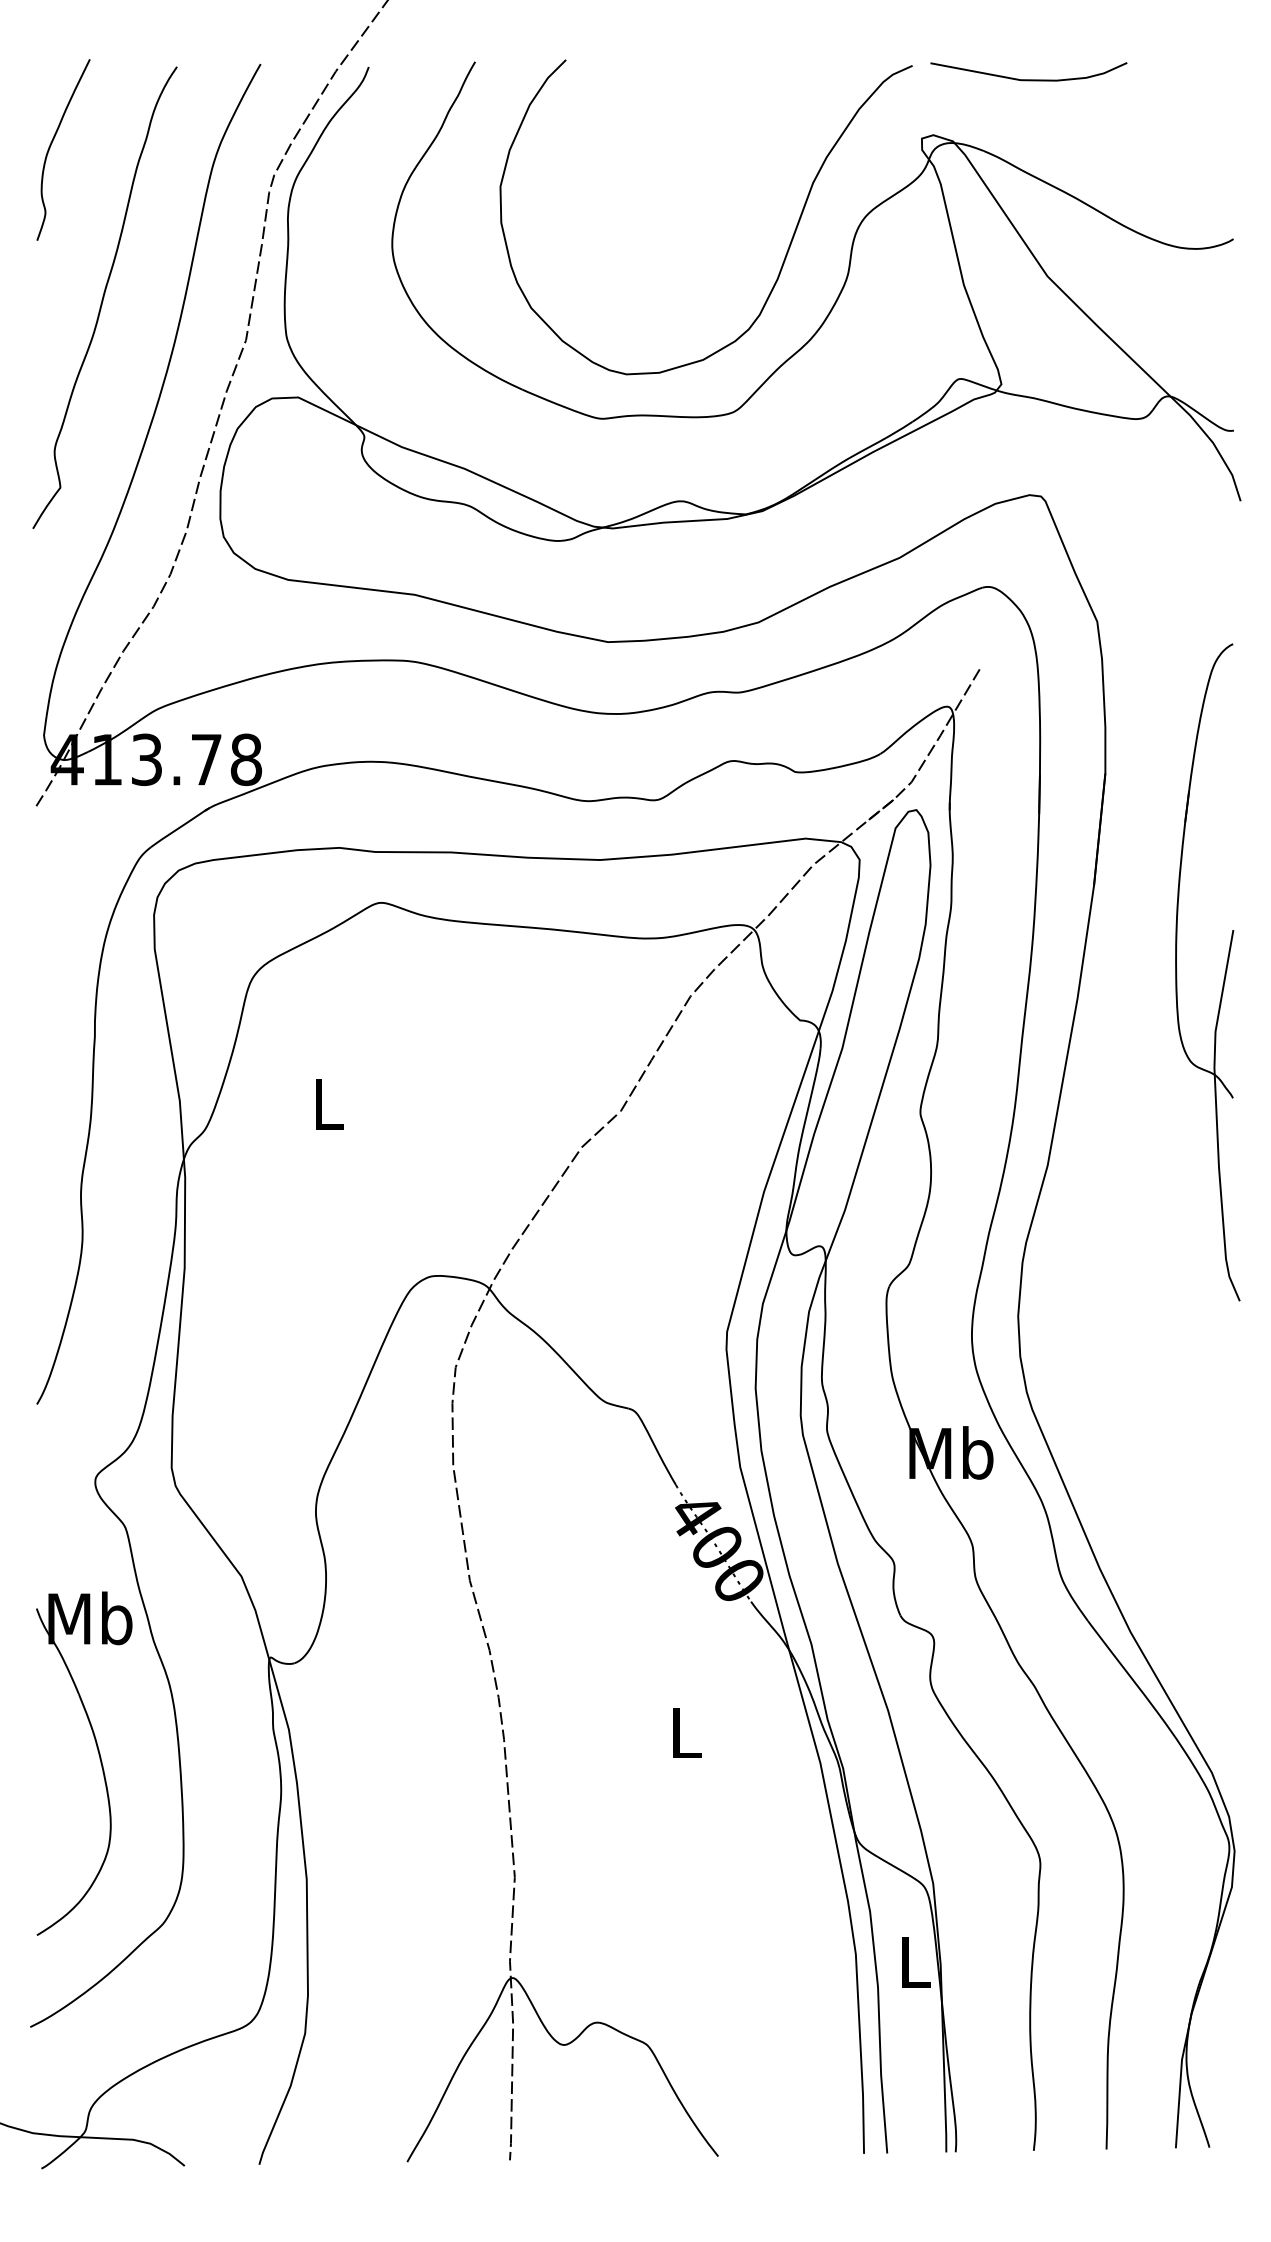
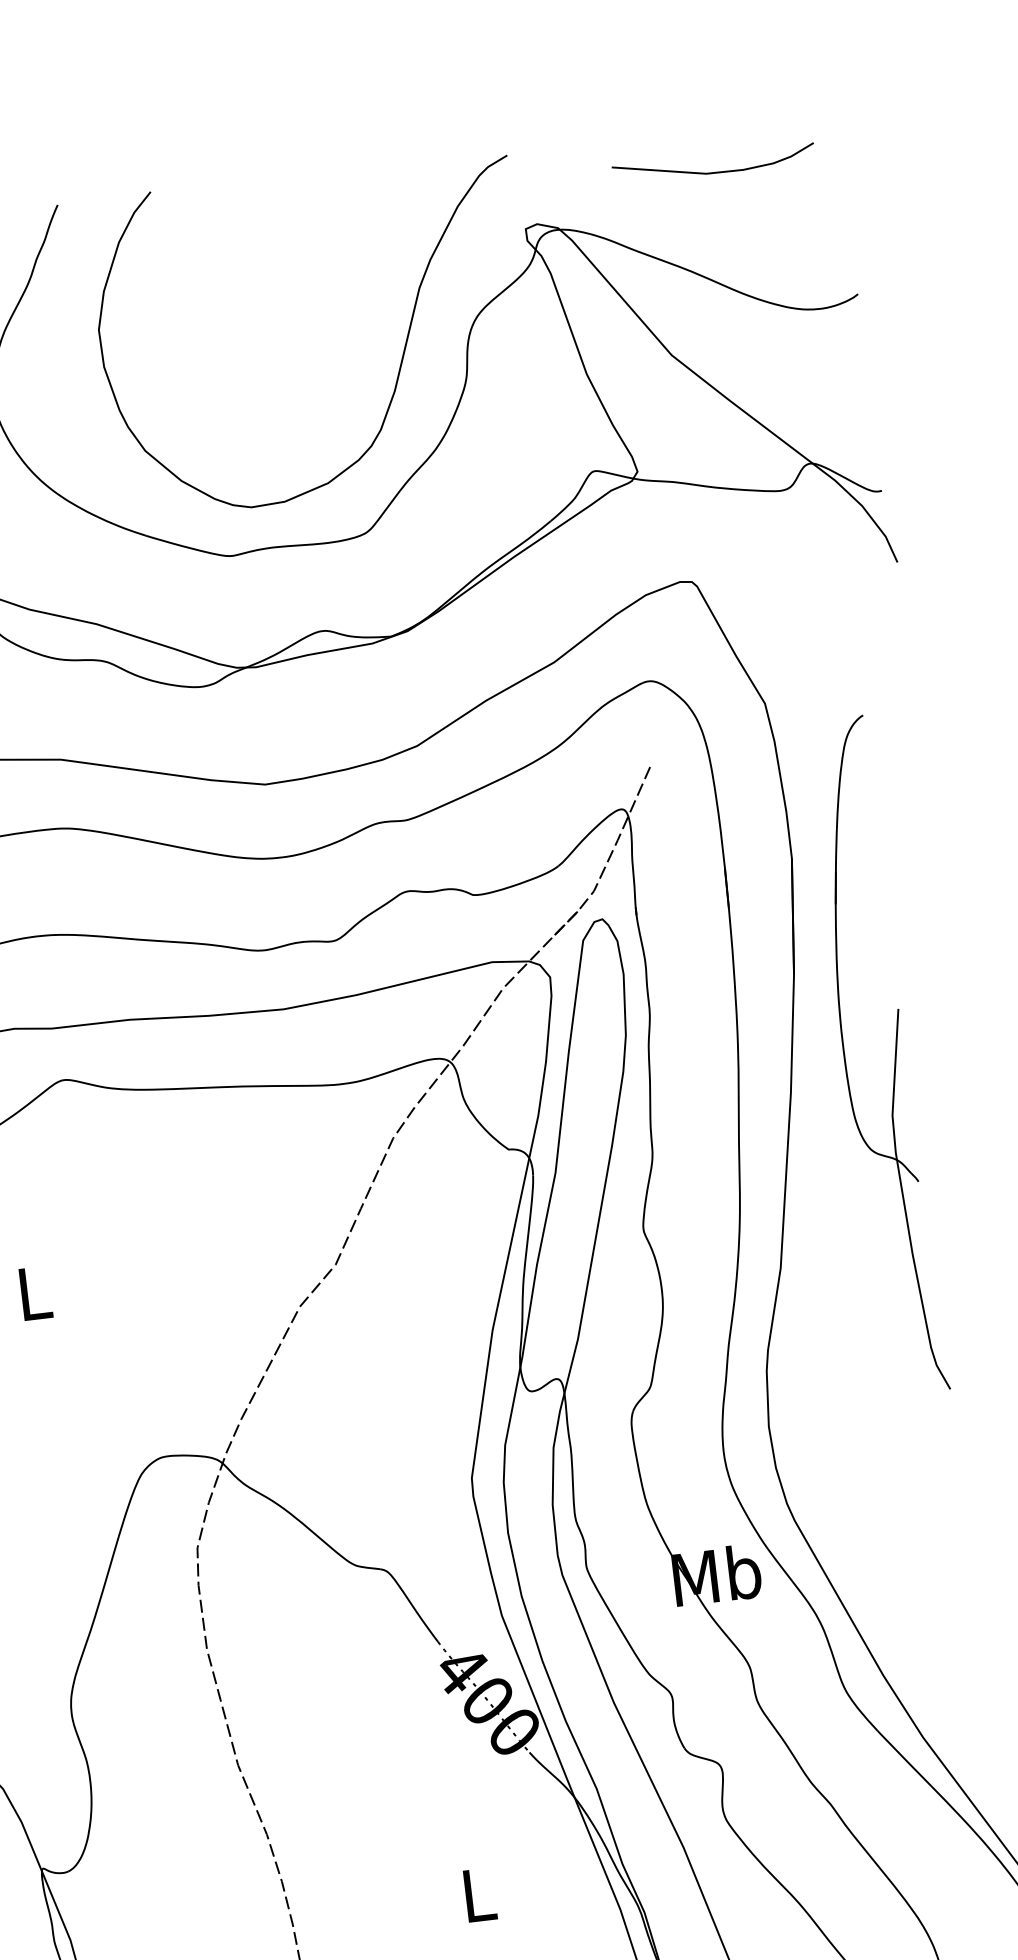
curve: (1028, 79) -> (714, 172), moved
part: (1224, 973) -> (894, 1054), moved

